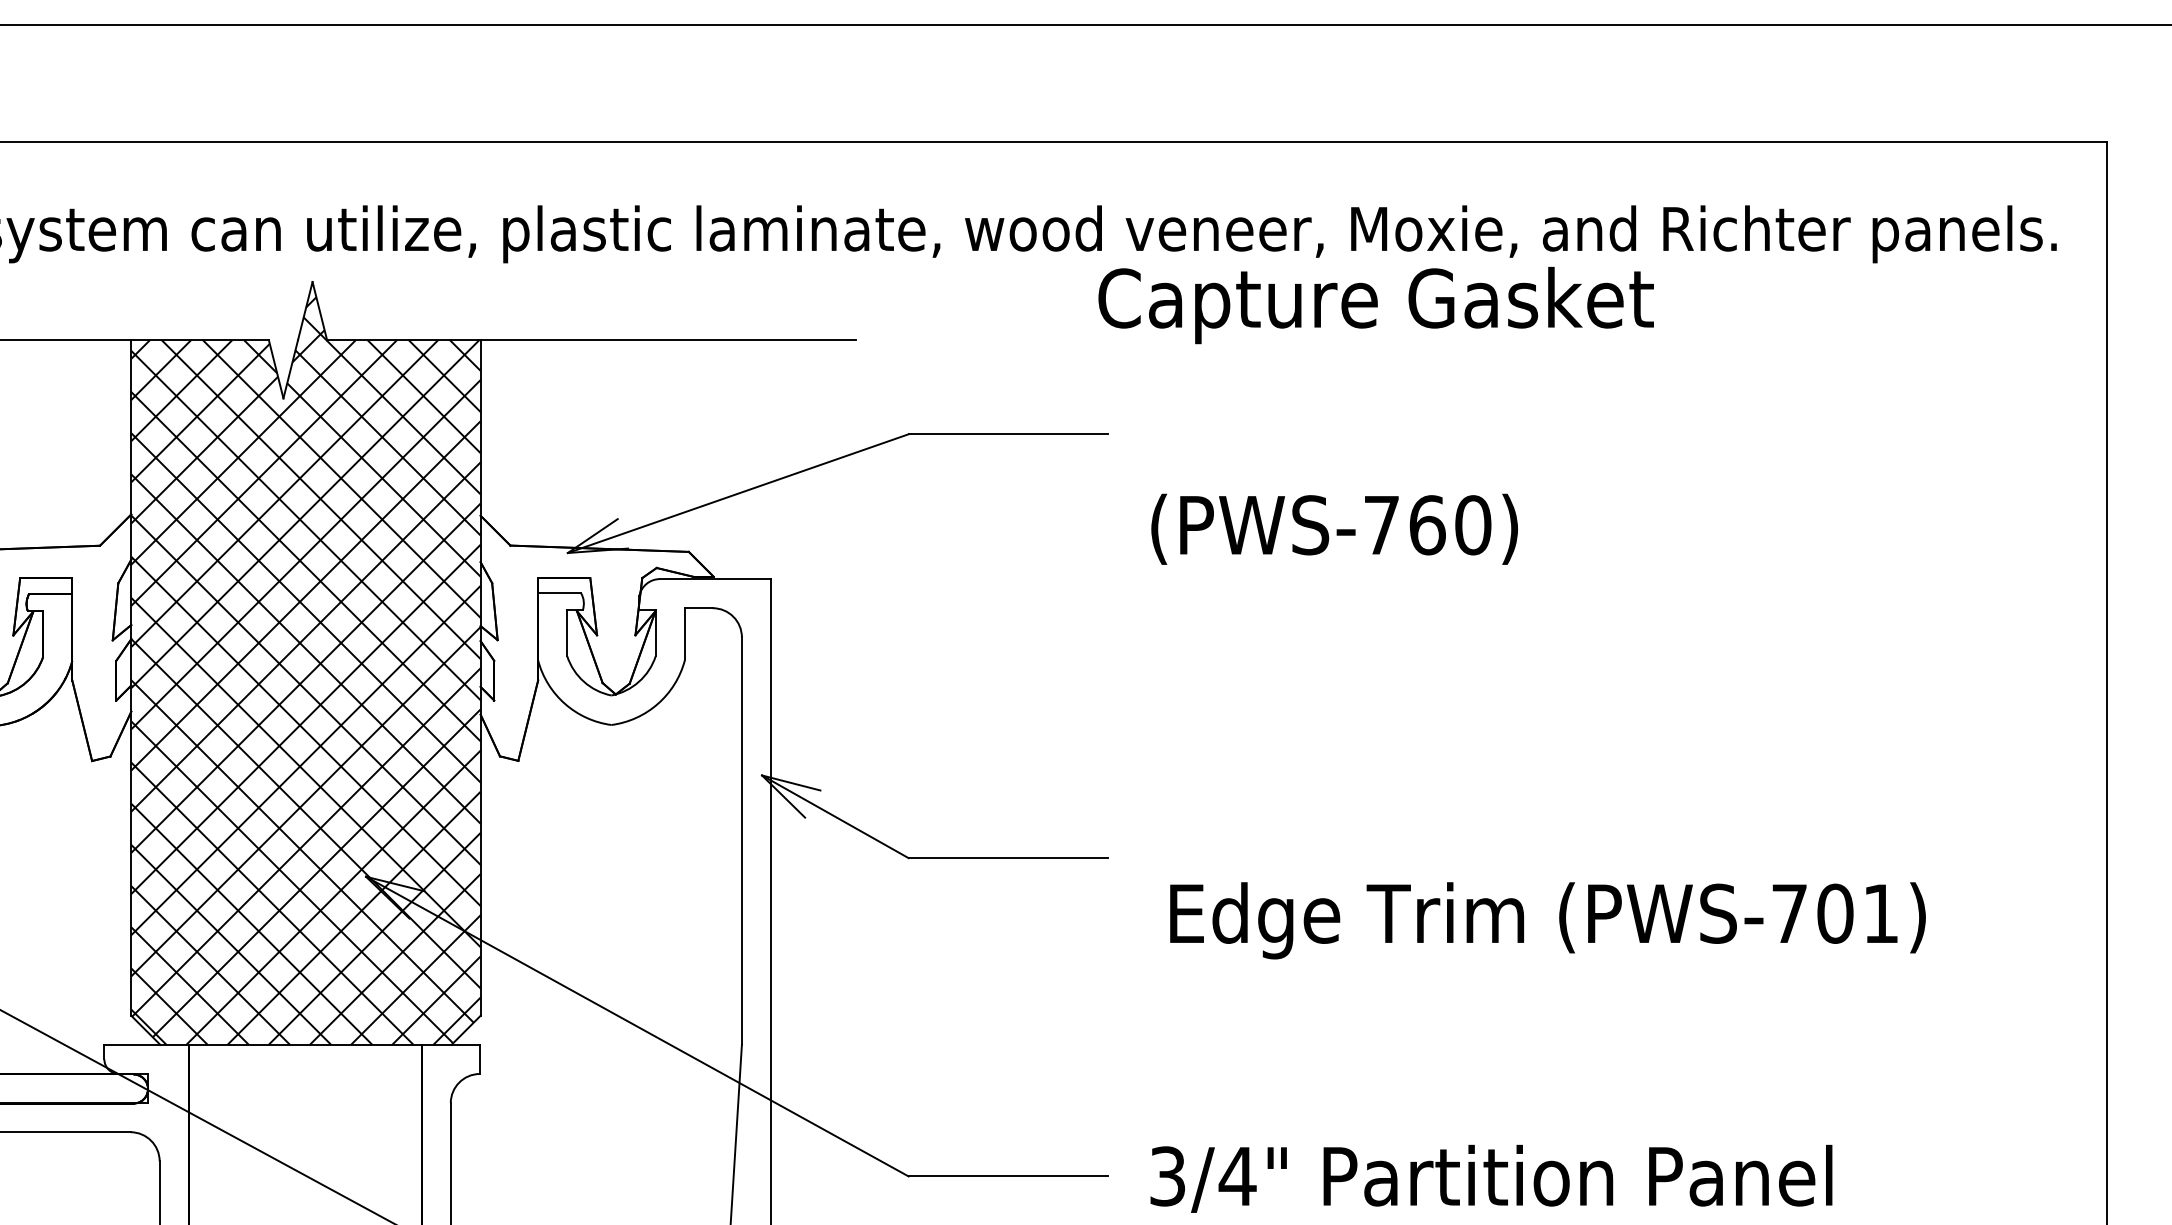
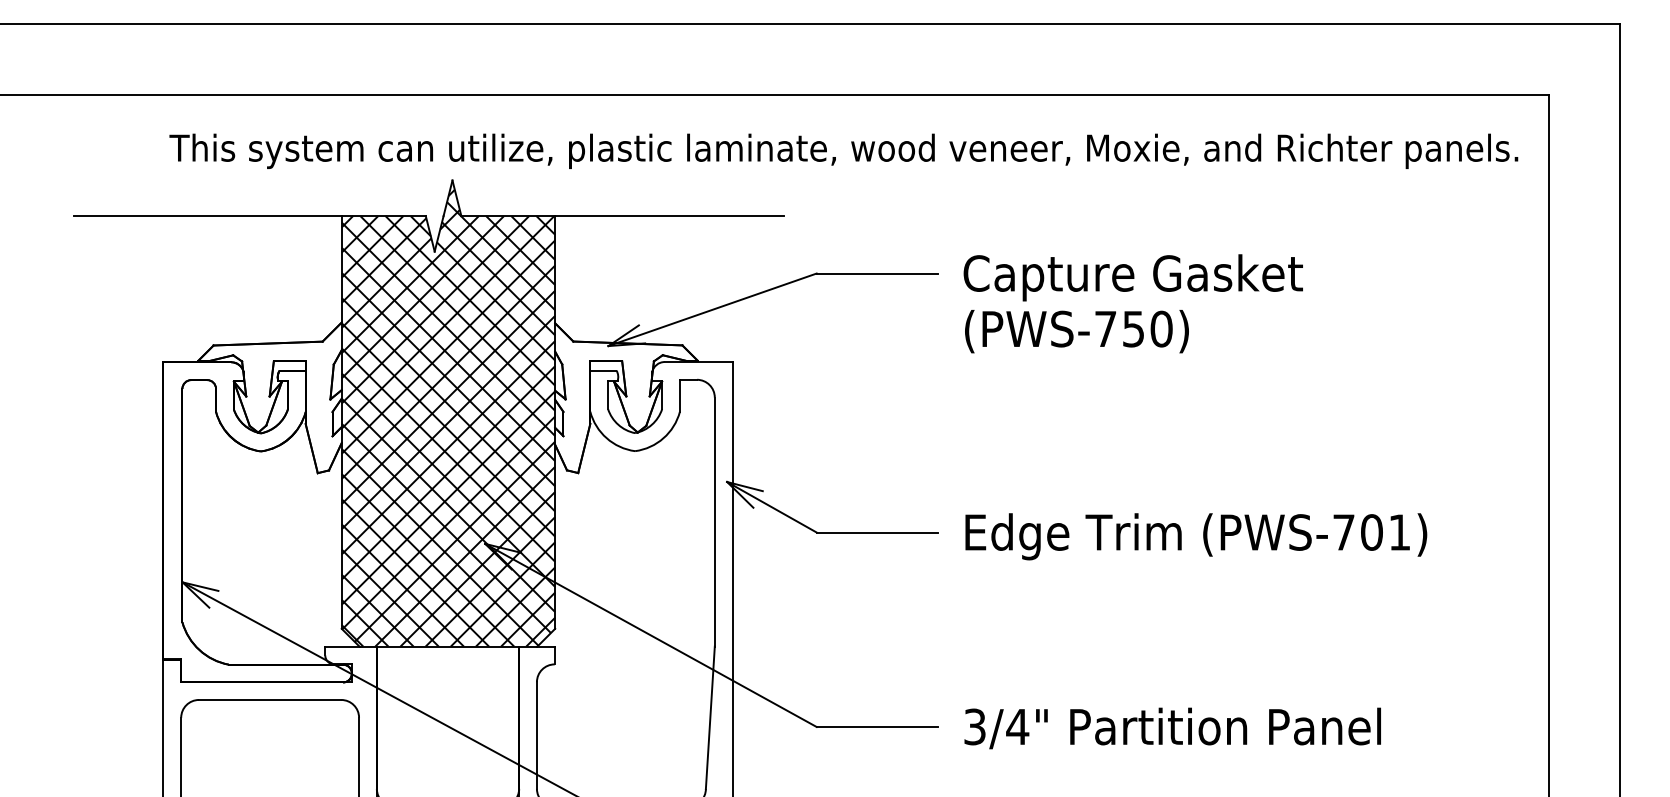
text: (1374, 304) -> (1132, 277), moved
text: (1427, 524) -> (1133, 328), (PWS-760) -> (PWS-750)
text: (1548, 920) -> (1196, 536), moved

